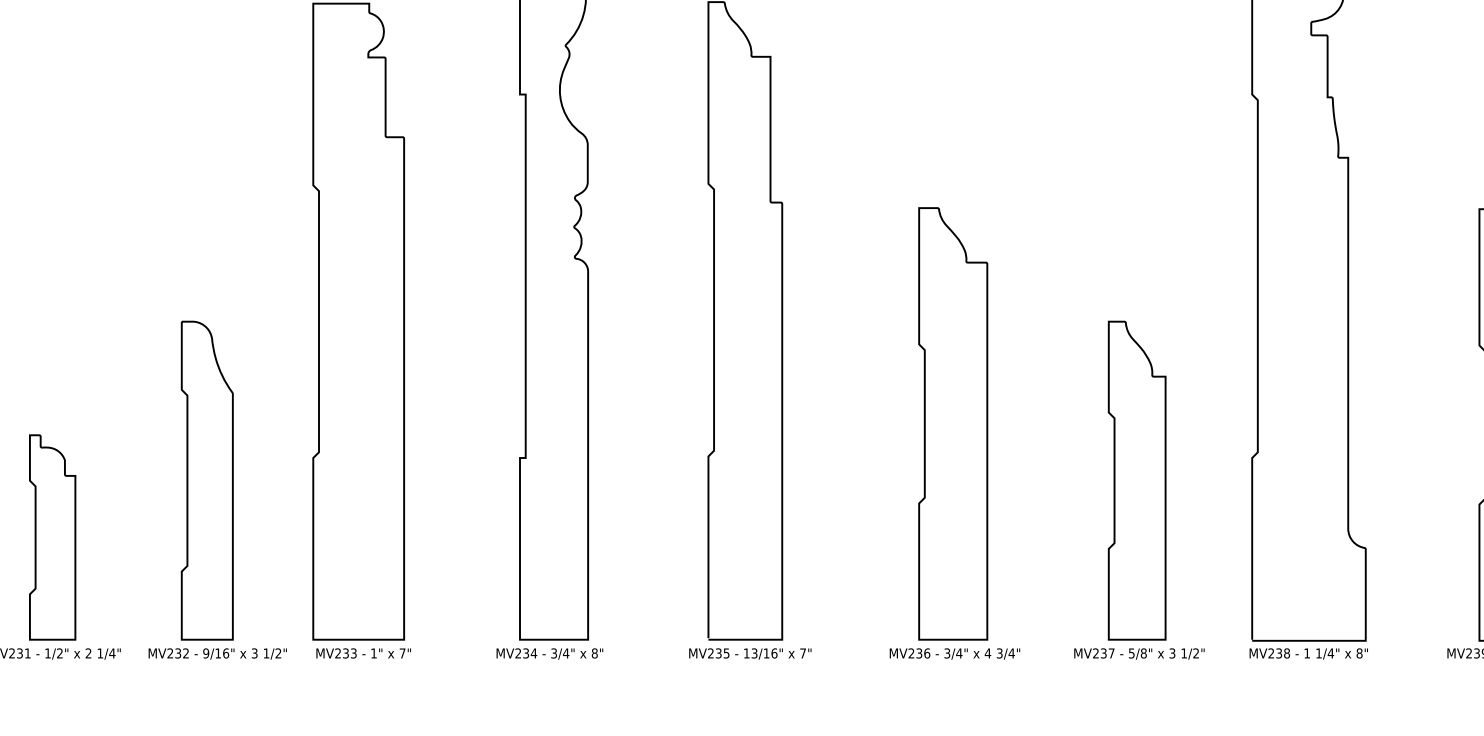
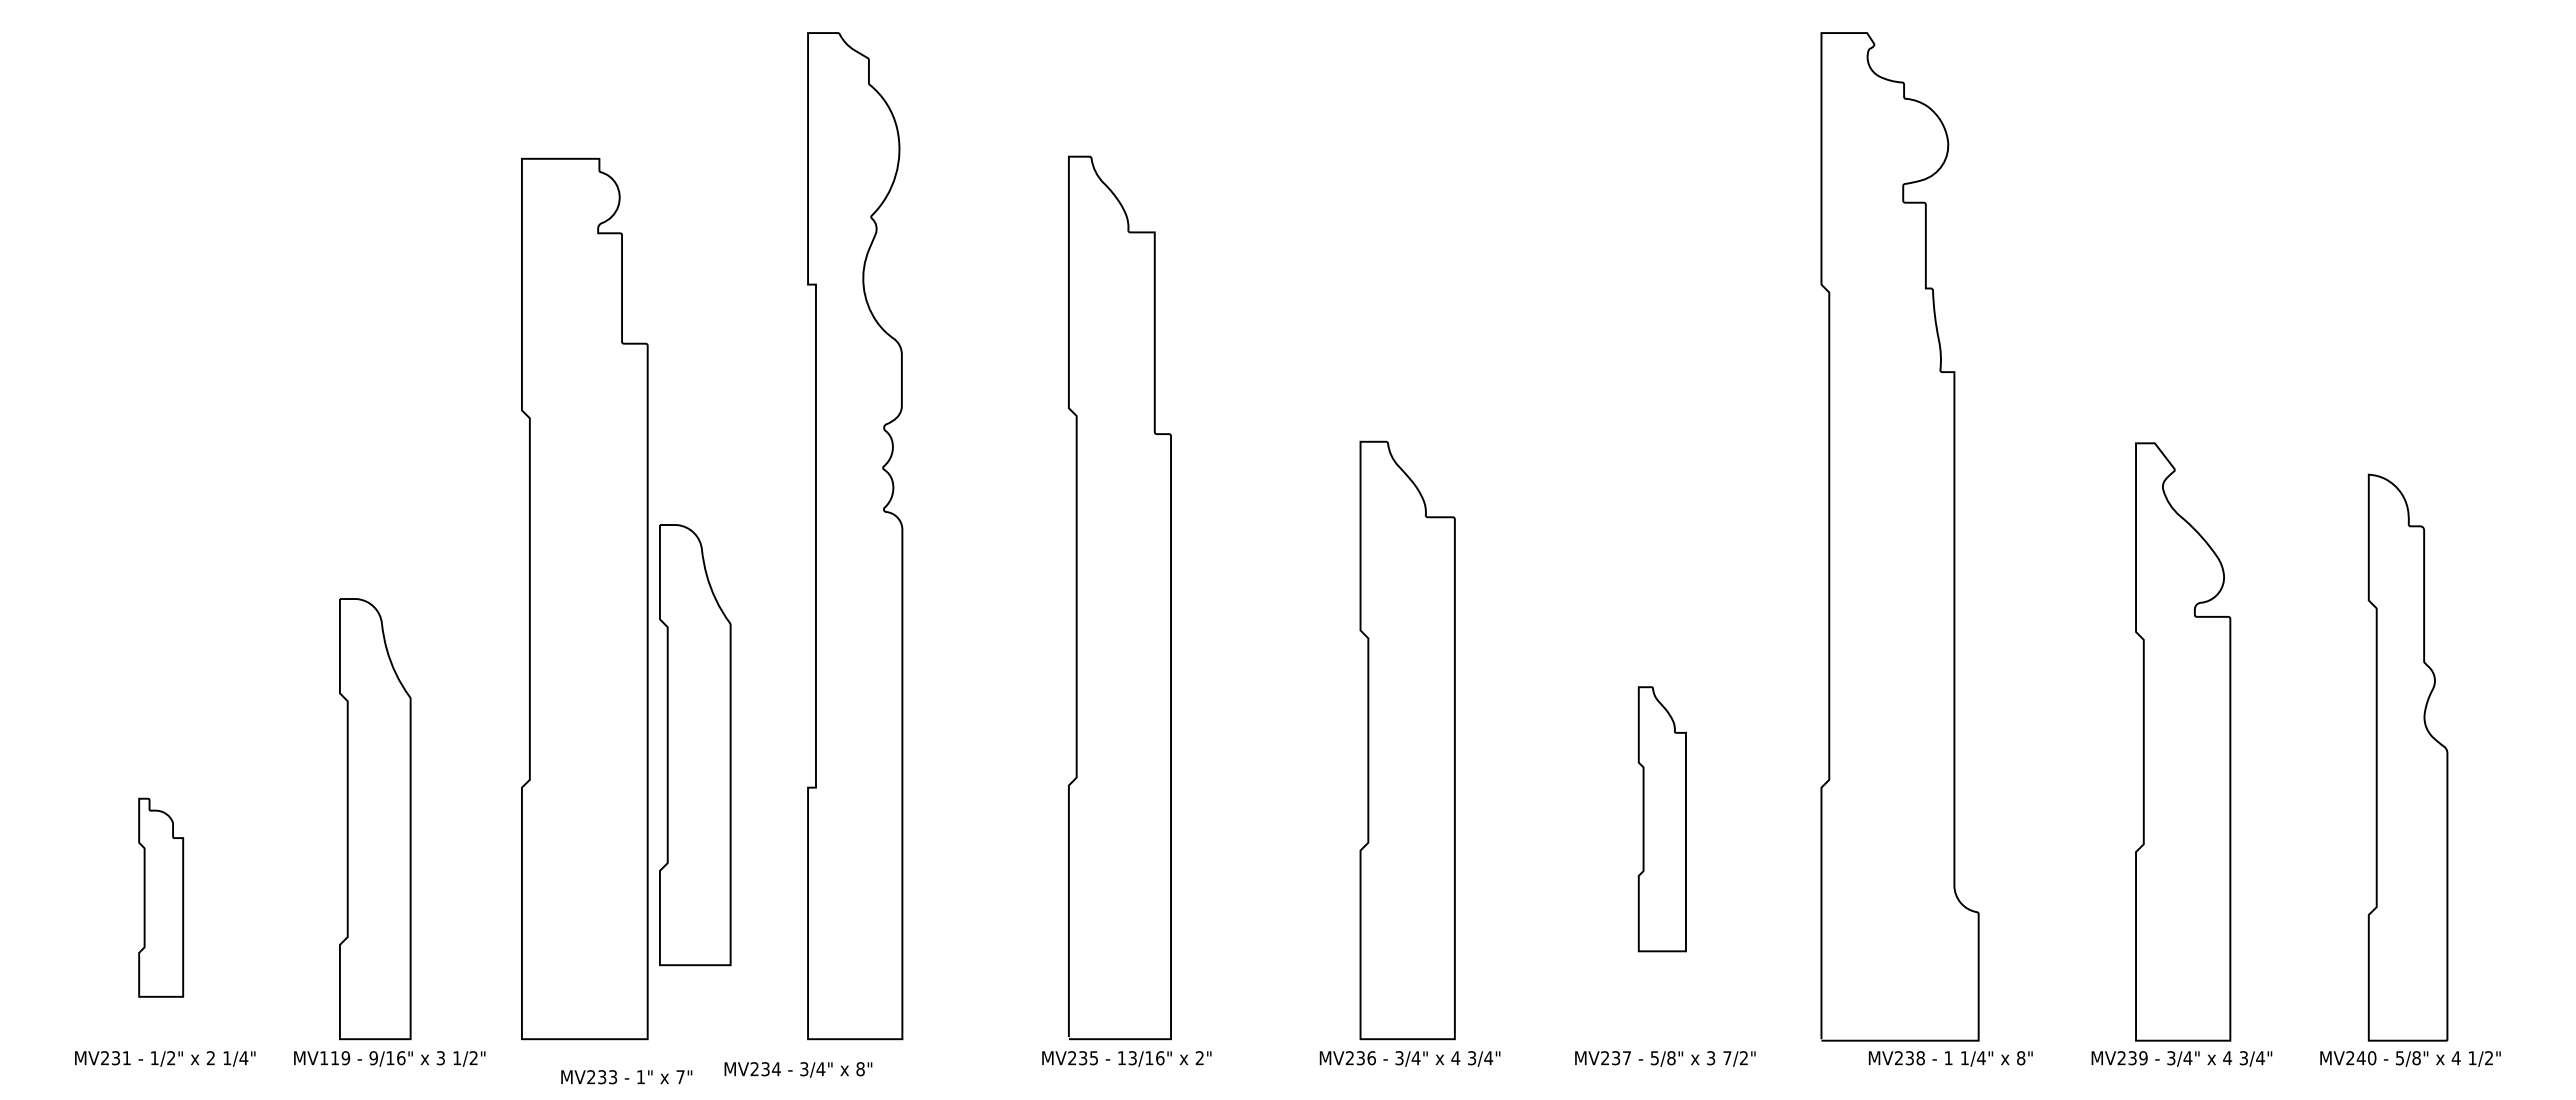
part: (438, 427) -> (695, 745), added
part: (1137, 480) -> (1662, 819), size x0.6
part: (52, 537) -> (160, 897), size x0.7
text: (178, 653) -> (335, 1058), MV232 -> MV119
text: (363, 653) -> (626, 1077), moved
text: (549, 653) -> (798, 1069), moved
text: (802, 653) -> (1199, 1058), 7" -> 2"
text: (1184, 653) -> (1727, 1058), 1/2" -> 7/2"
text: (1308, 653) -> (1950, 1058), moved

